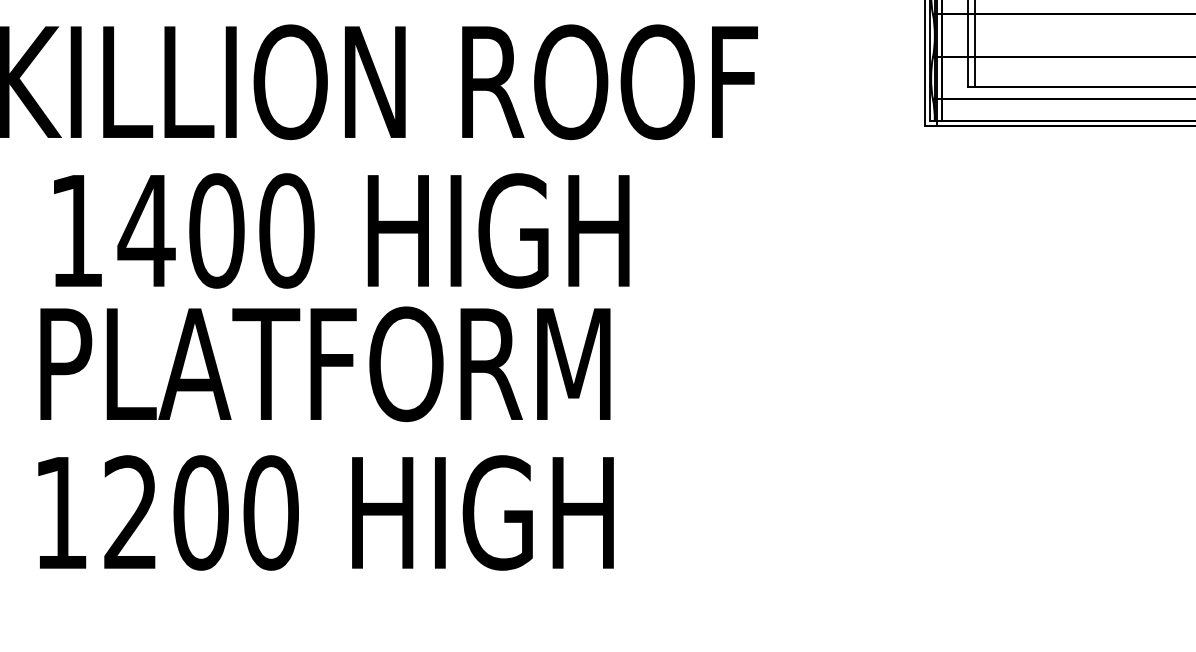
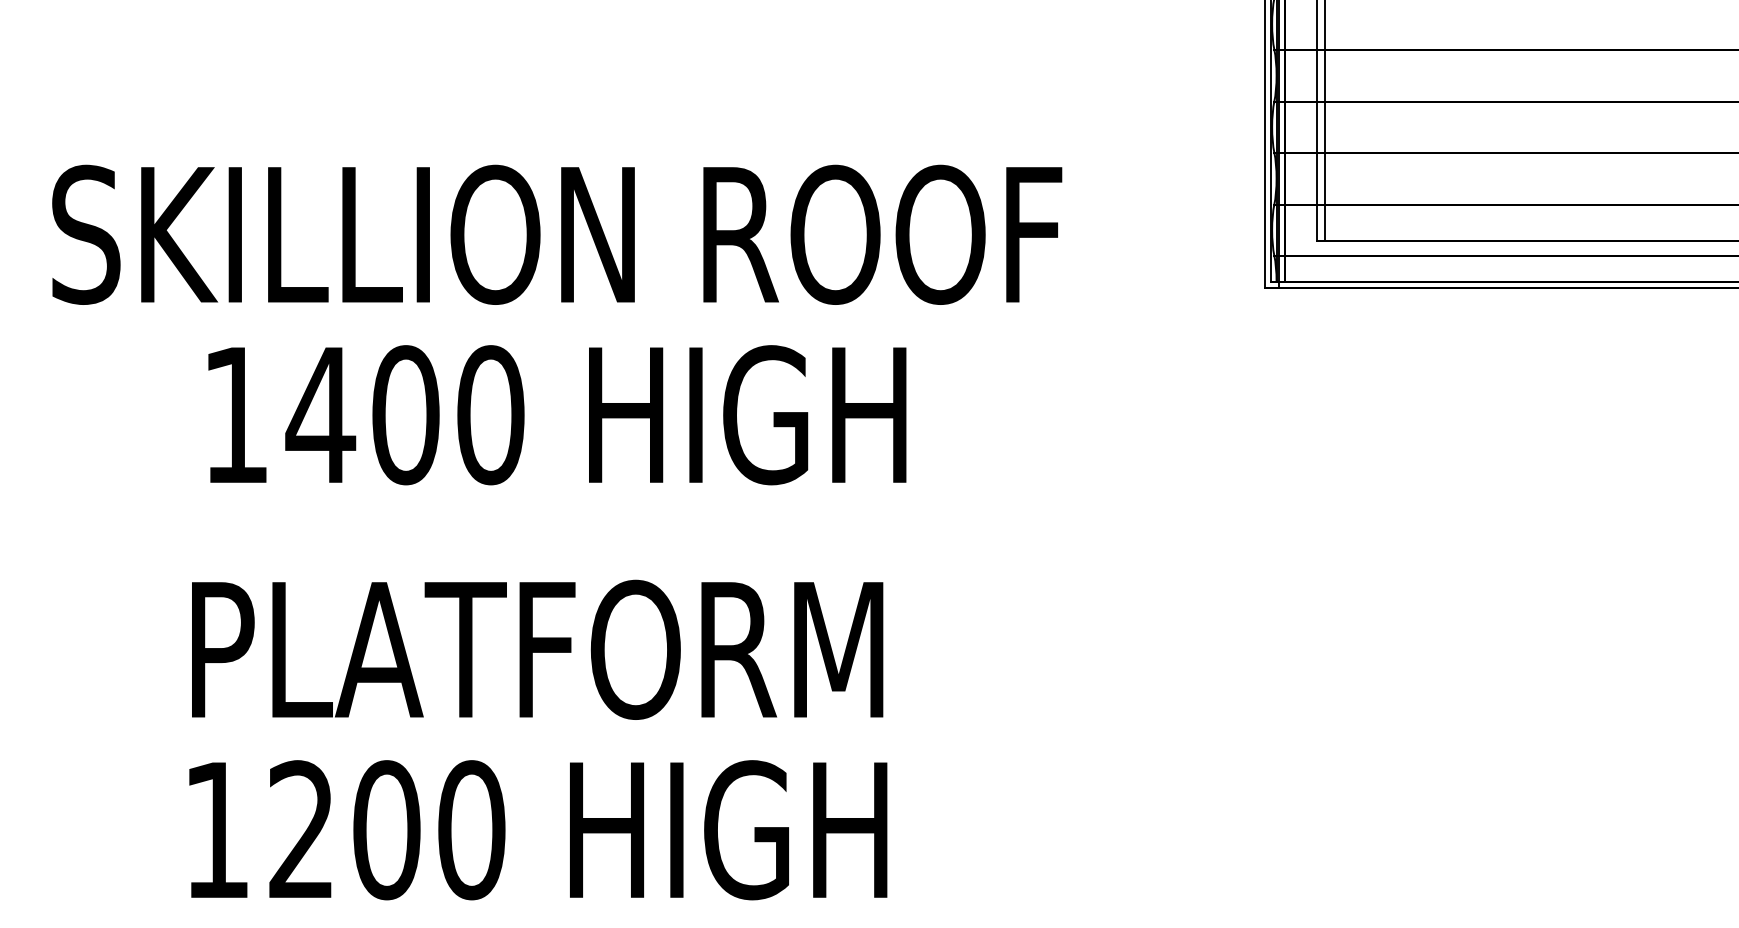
text: (326, 438) -> (538, 739), moved

